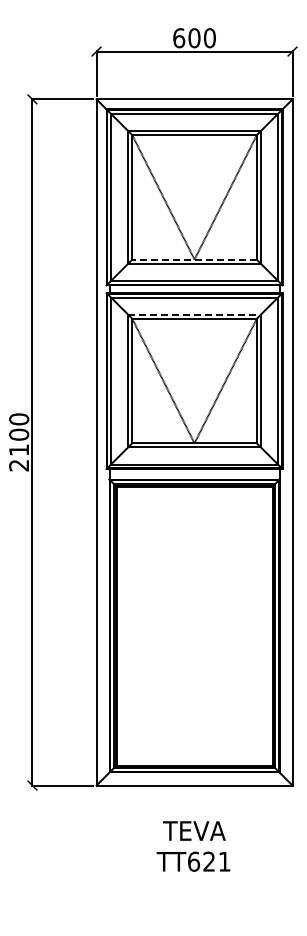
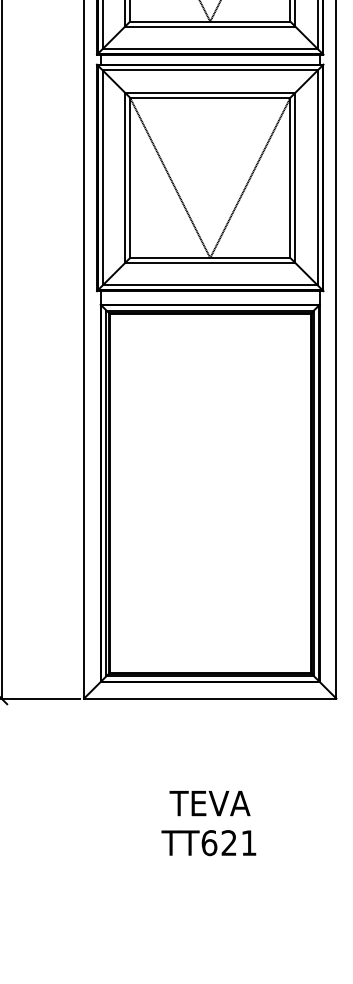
line: (194, 259) -> (210, 21), dashed -> solid
line: (195, 314) -> (211, 92), dashed -> solid
text: (193, 846) -> (208, 823), moved

